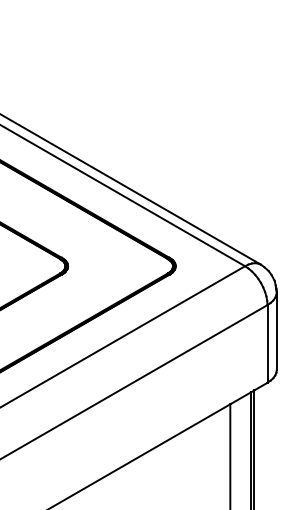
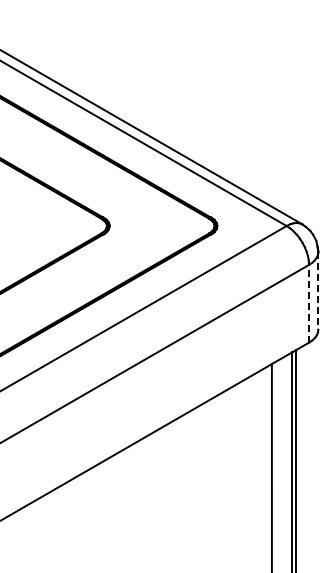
line: (276, 330) -> (318, 290), solid -> dashed
line: (267, 343) -> (309, 303), solid -> dashed

